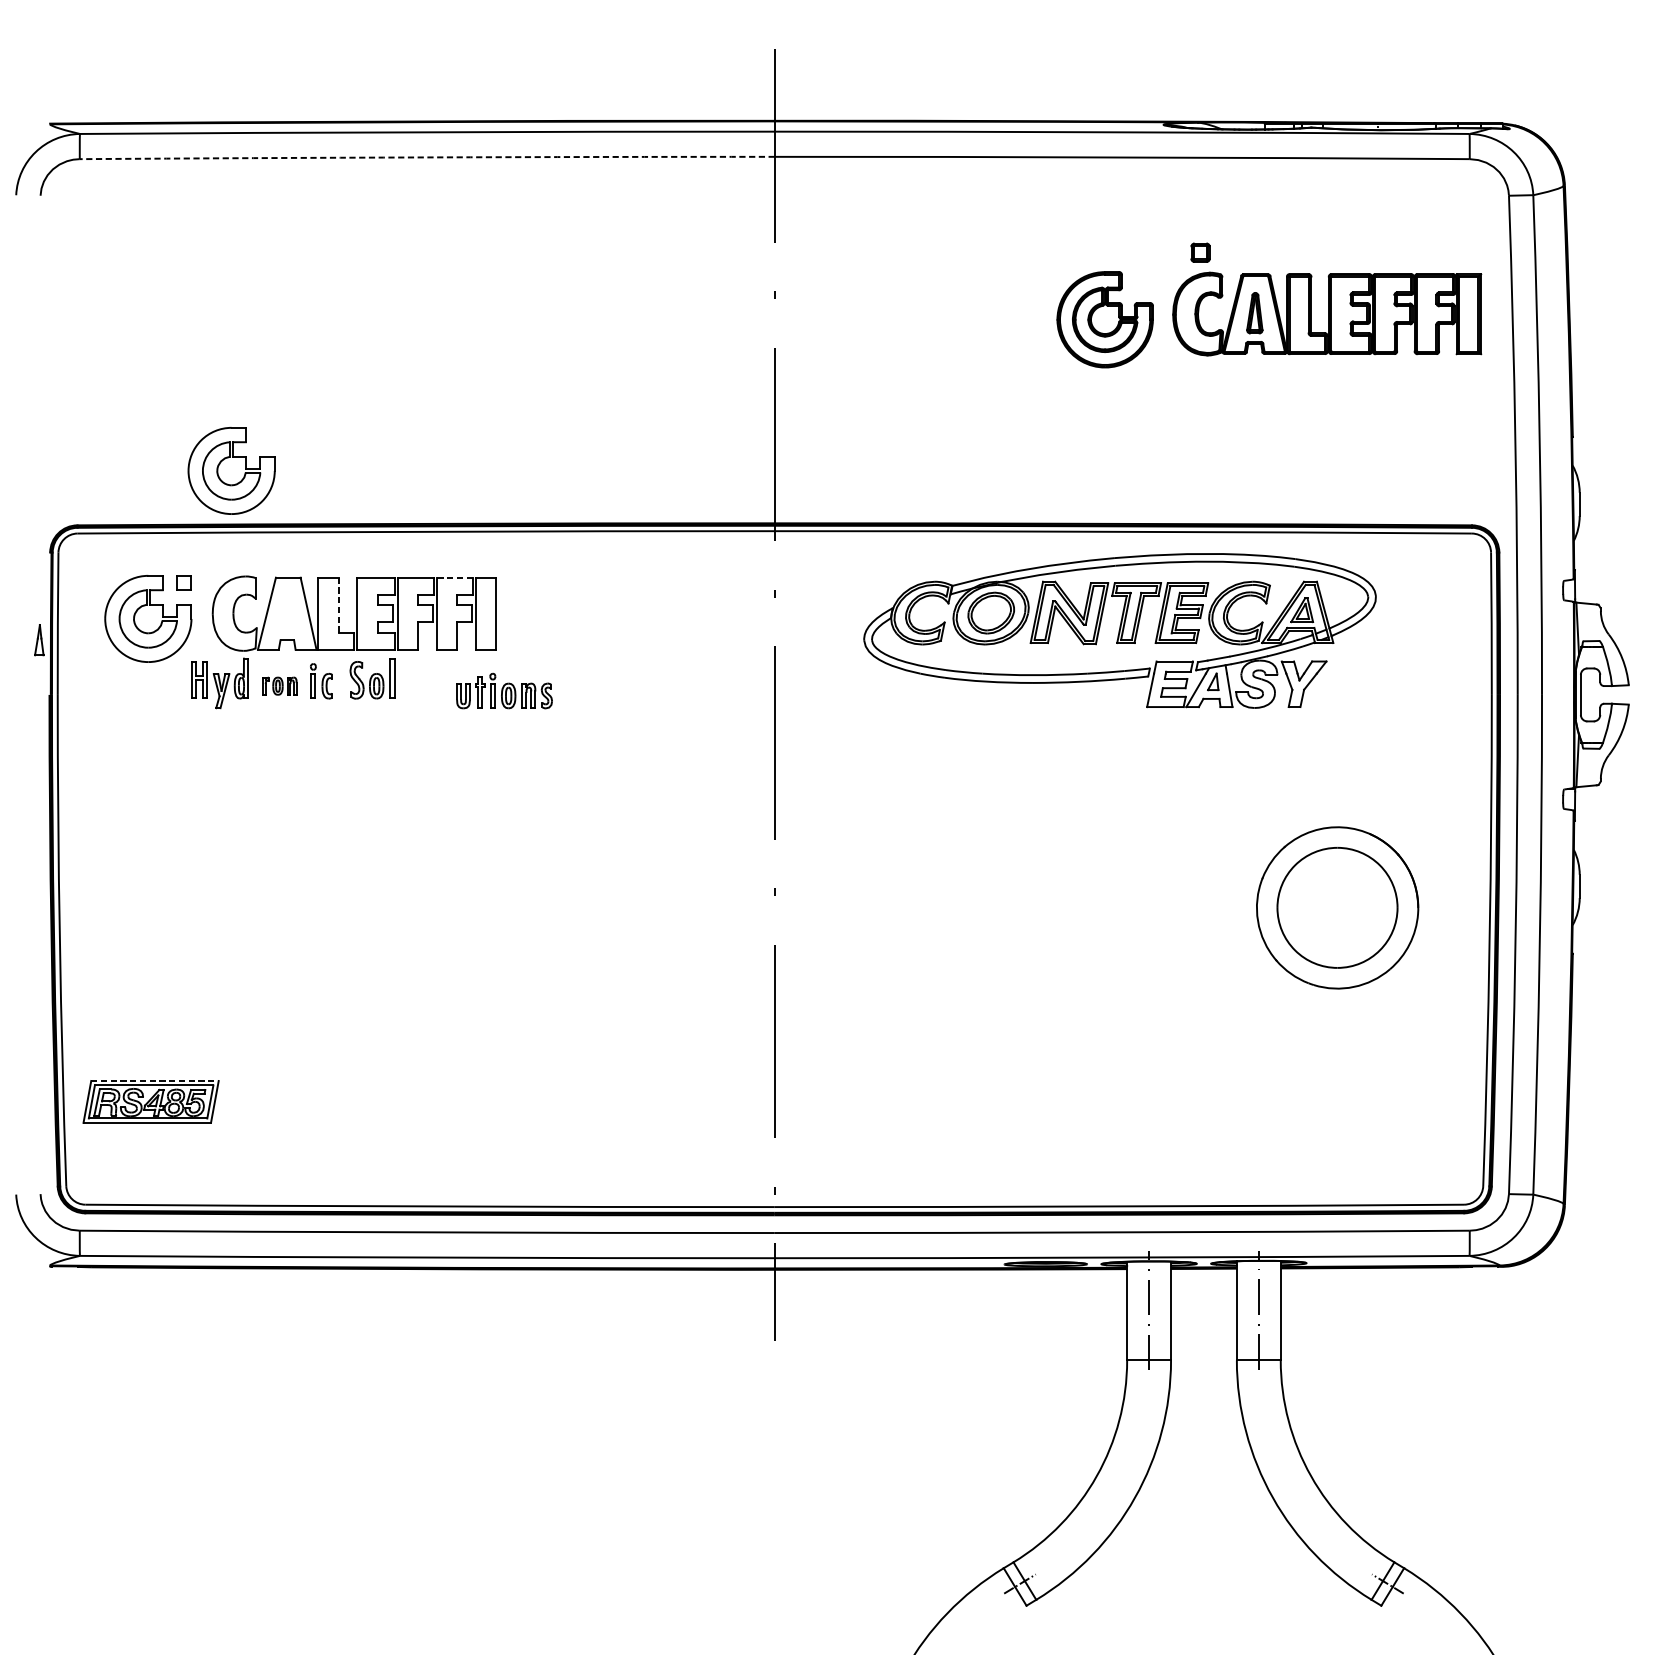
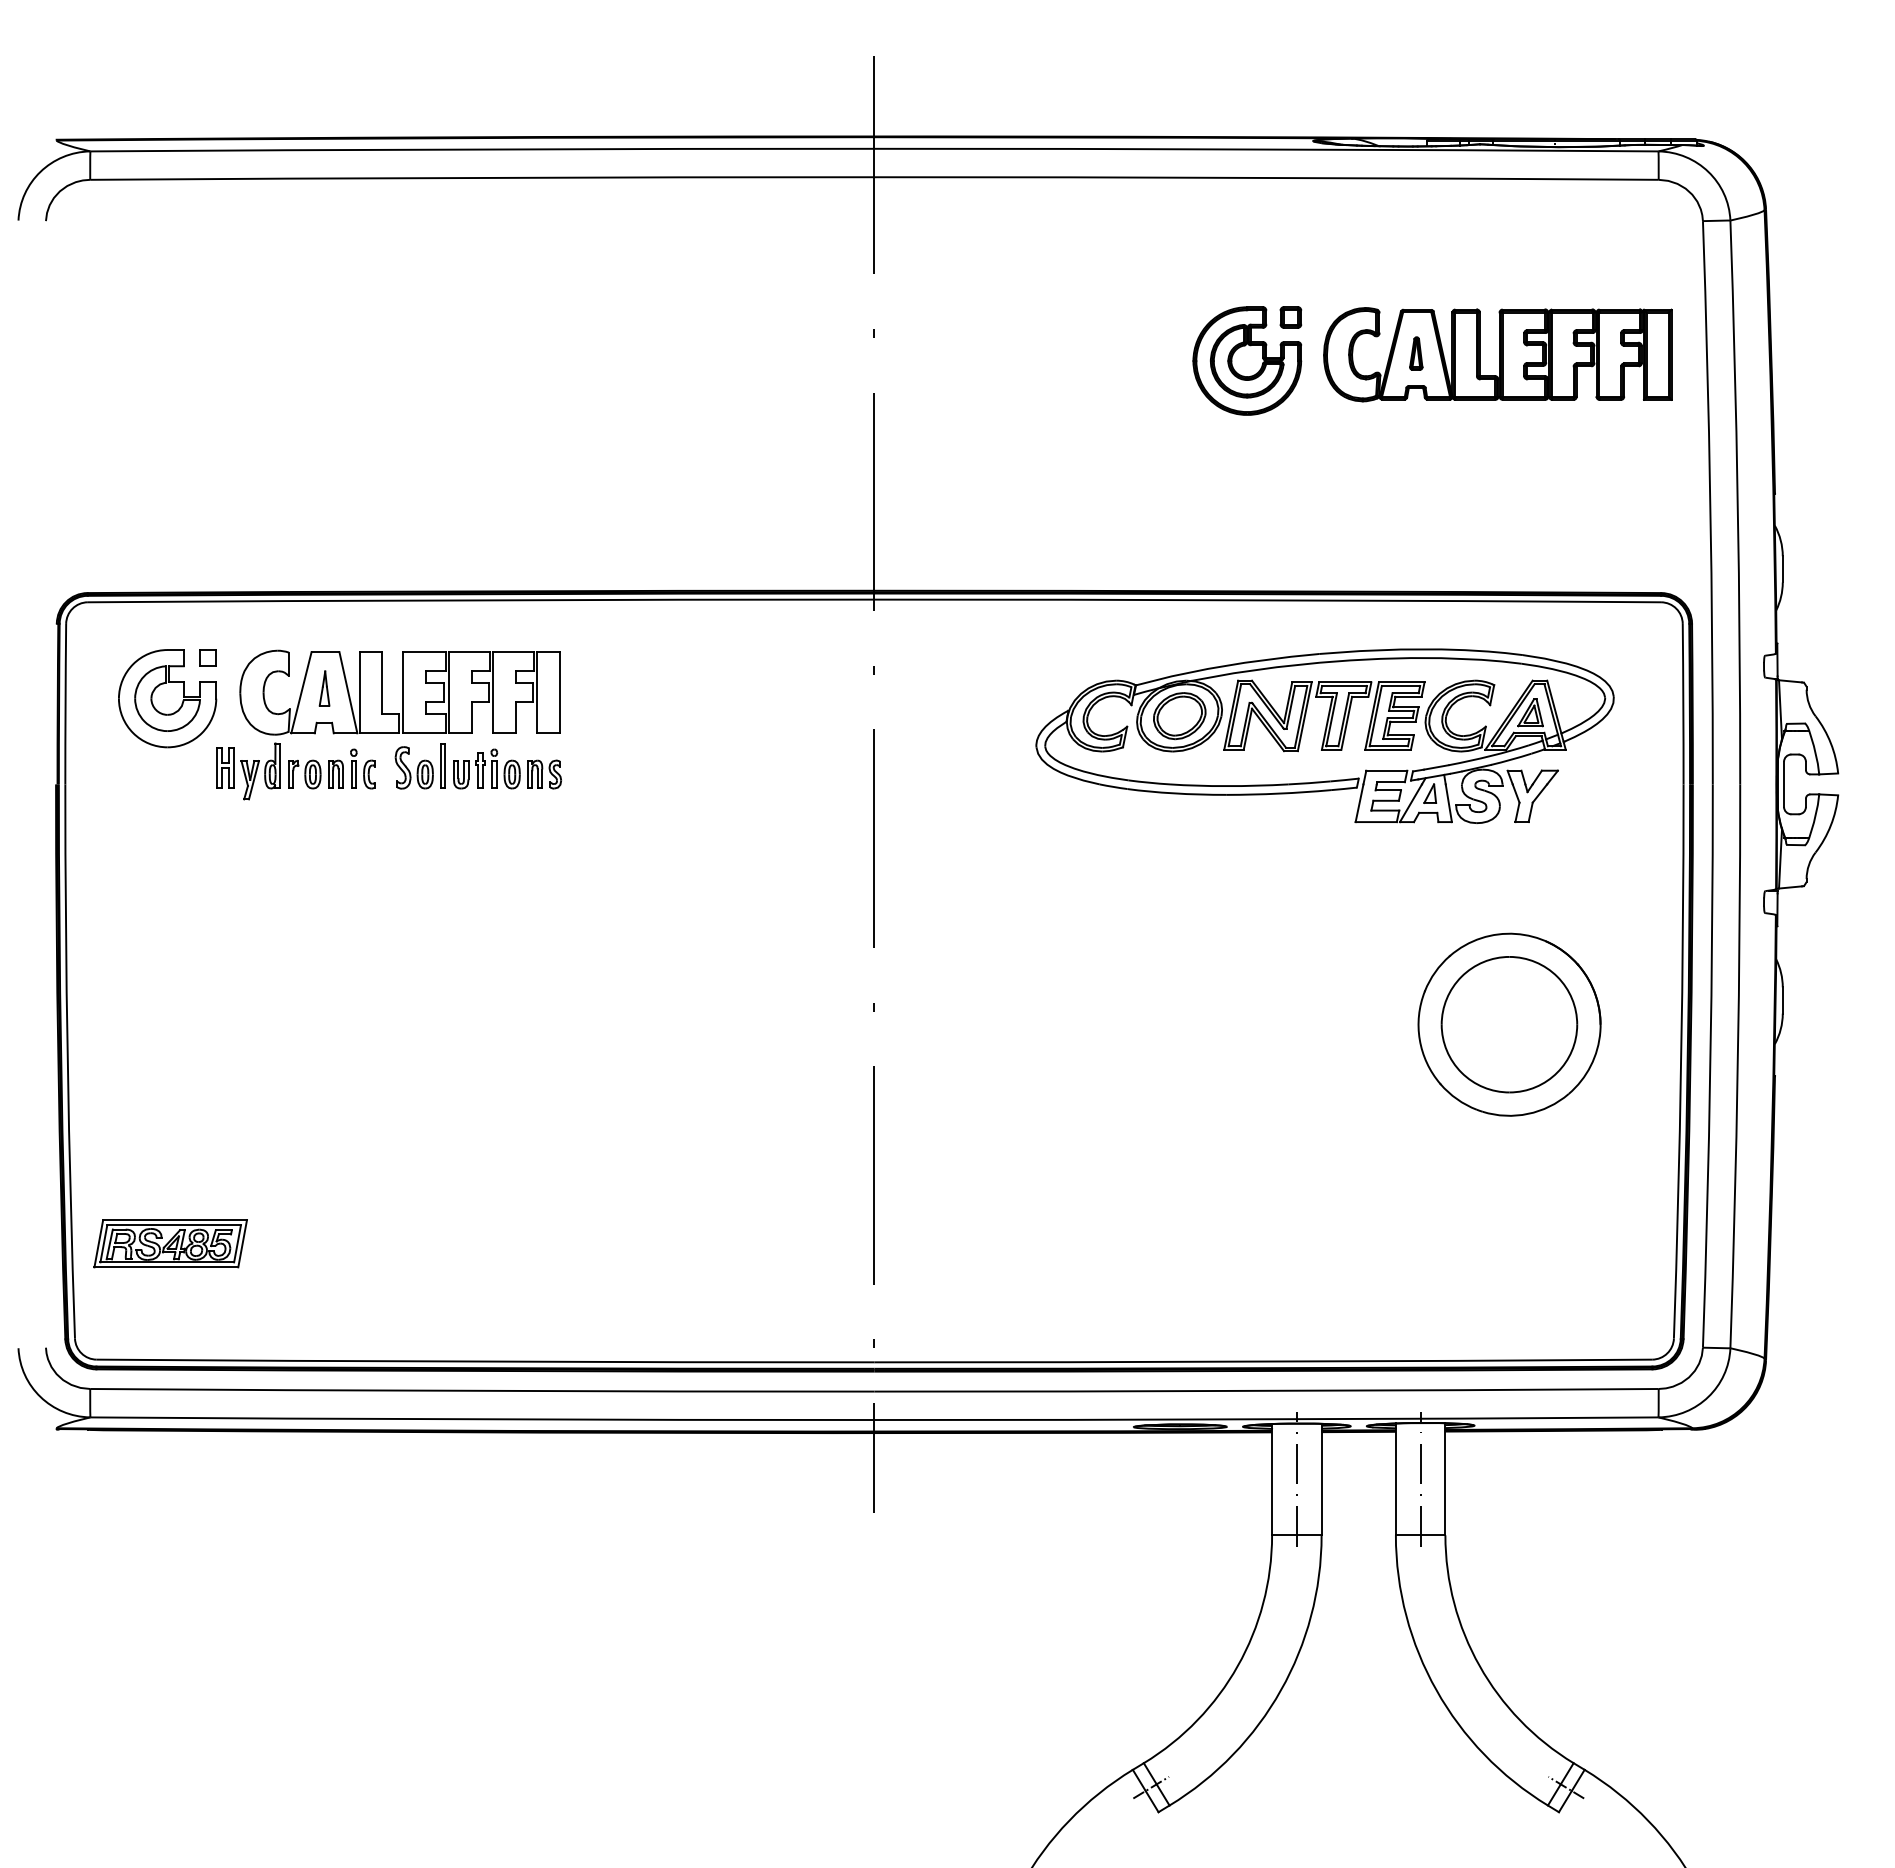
arc: (427, 157) -> (482, 177), dashed -> solid
part: (1200, 252) -> (1290, 317), moved
part: (1255, 313) -> (1416, 353), size x0.71
part: (231, 470) -> (261, 531), removed
line: (454, 578) -> (513, 652), dashed -> solid
line: (338, 604) -> (382, 682), dashed -> solid
part: (1119, 630) -> (1324, 735), moved
part: (39, 640) -> (324, 688), moved
part: (279, 686) -> (315, 774), size x1.43
part: (504, 690) -> (507, 768), moved
line: (155, 1081) -> (175, 1220), dashed -> solid

